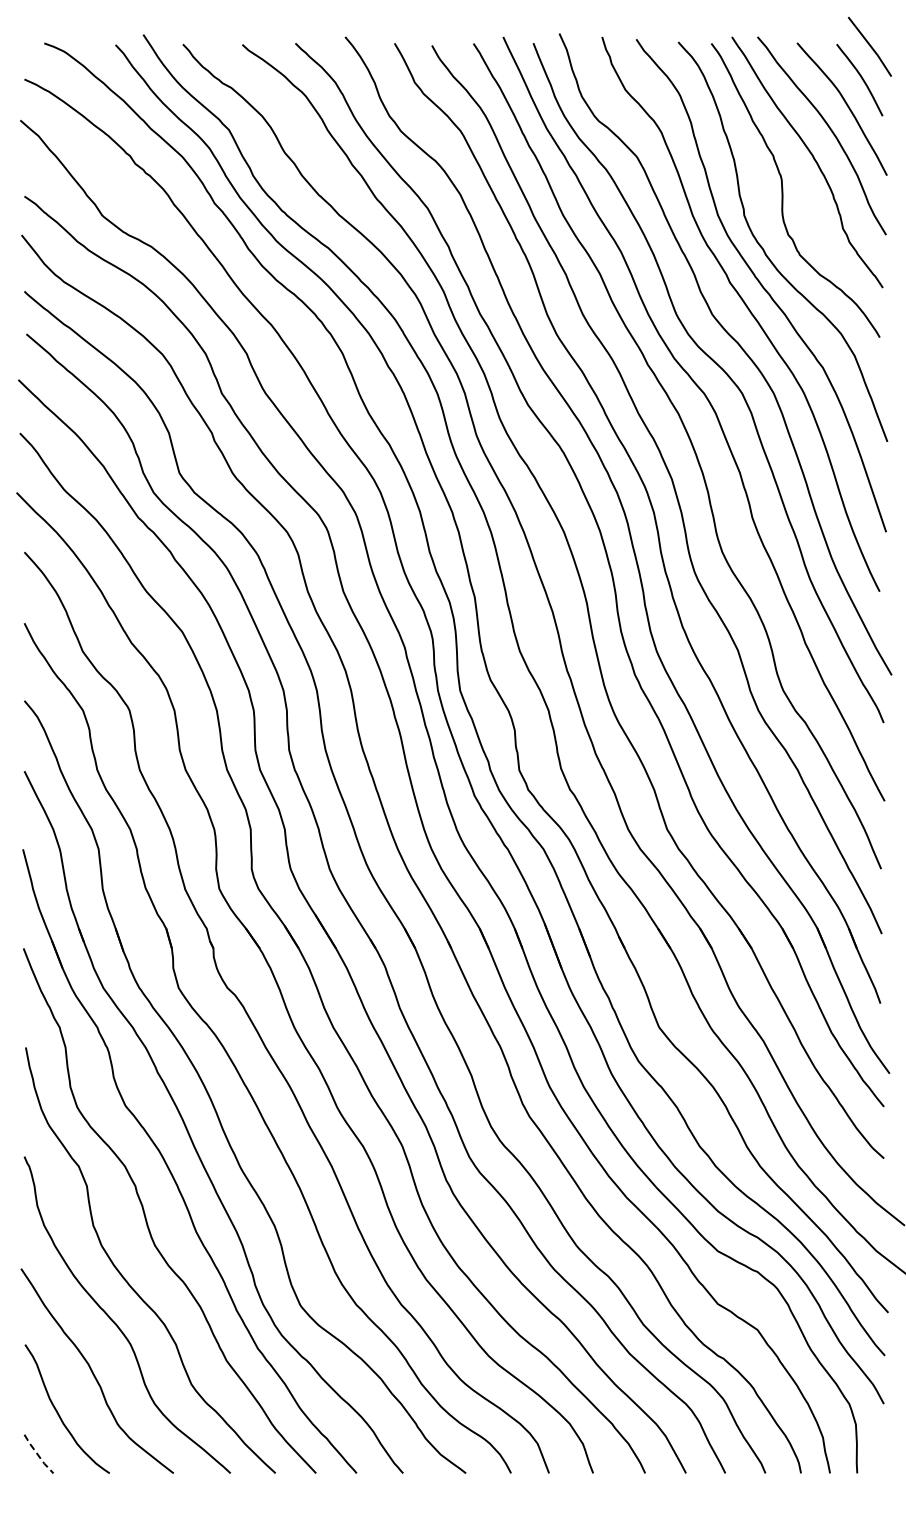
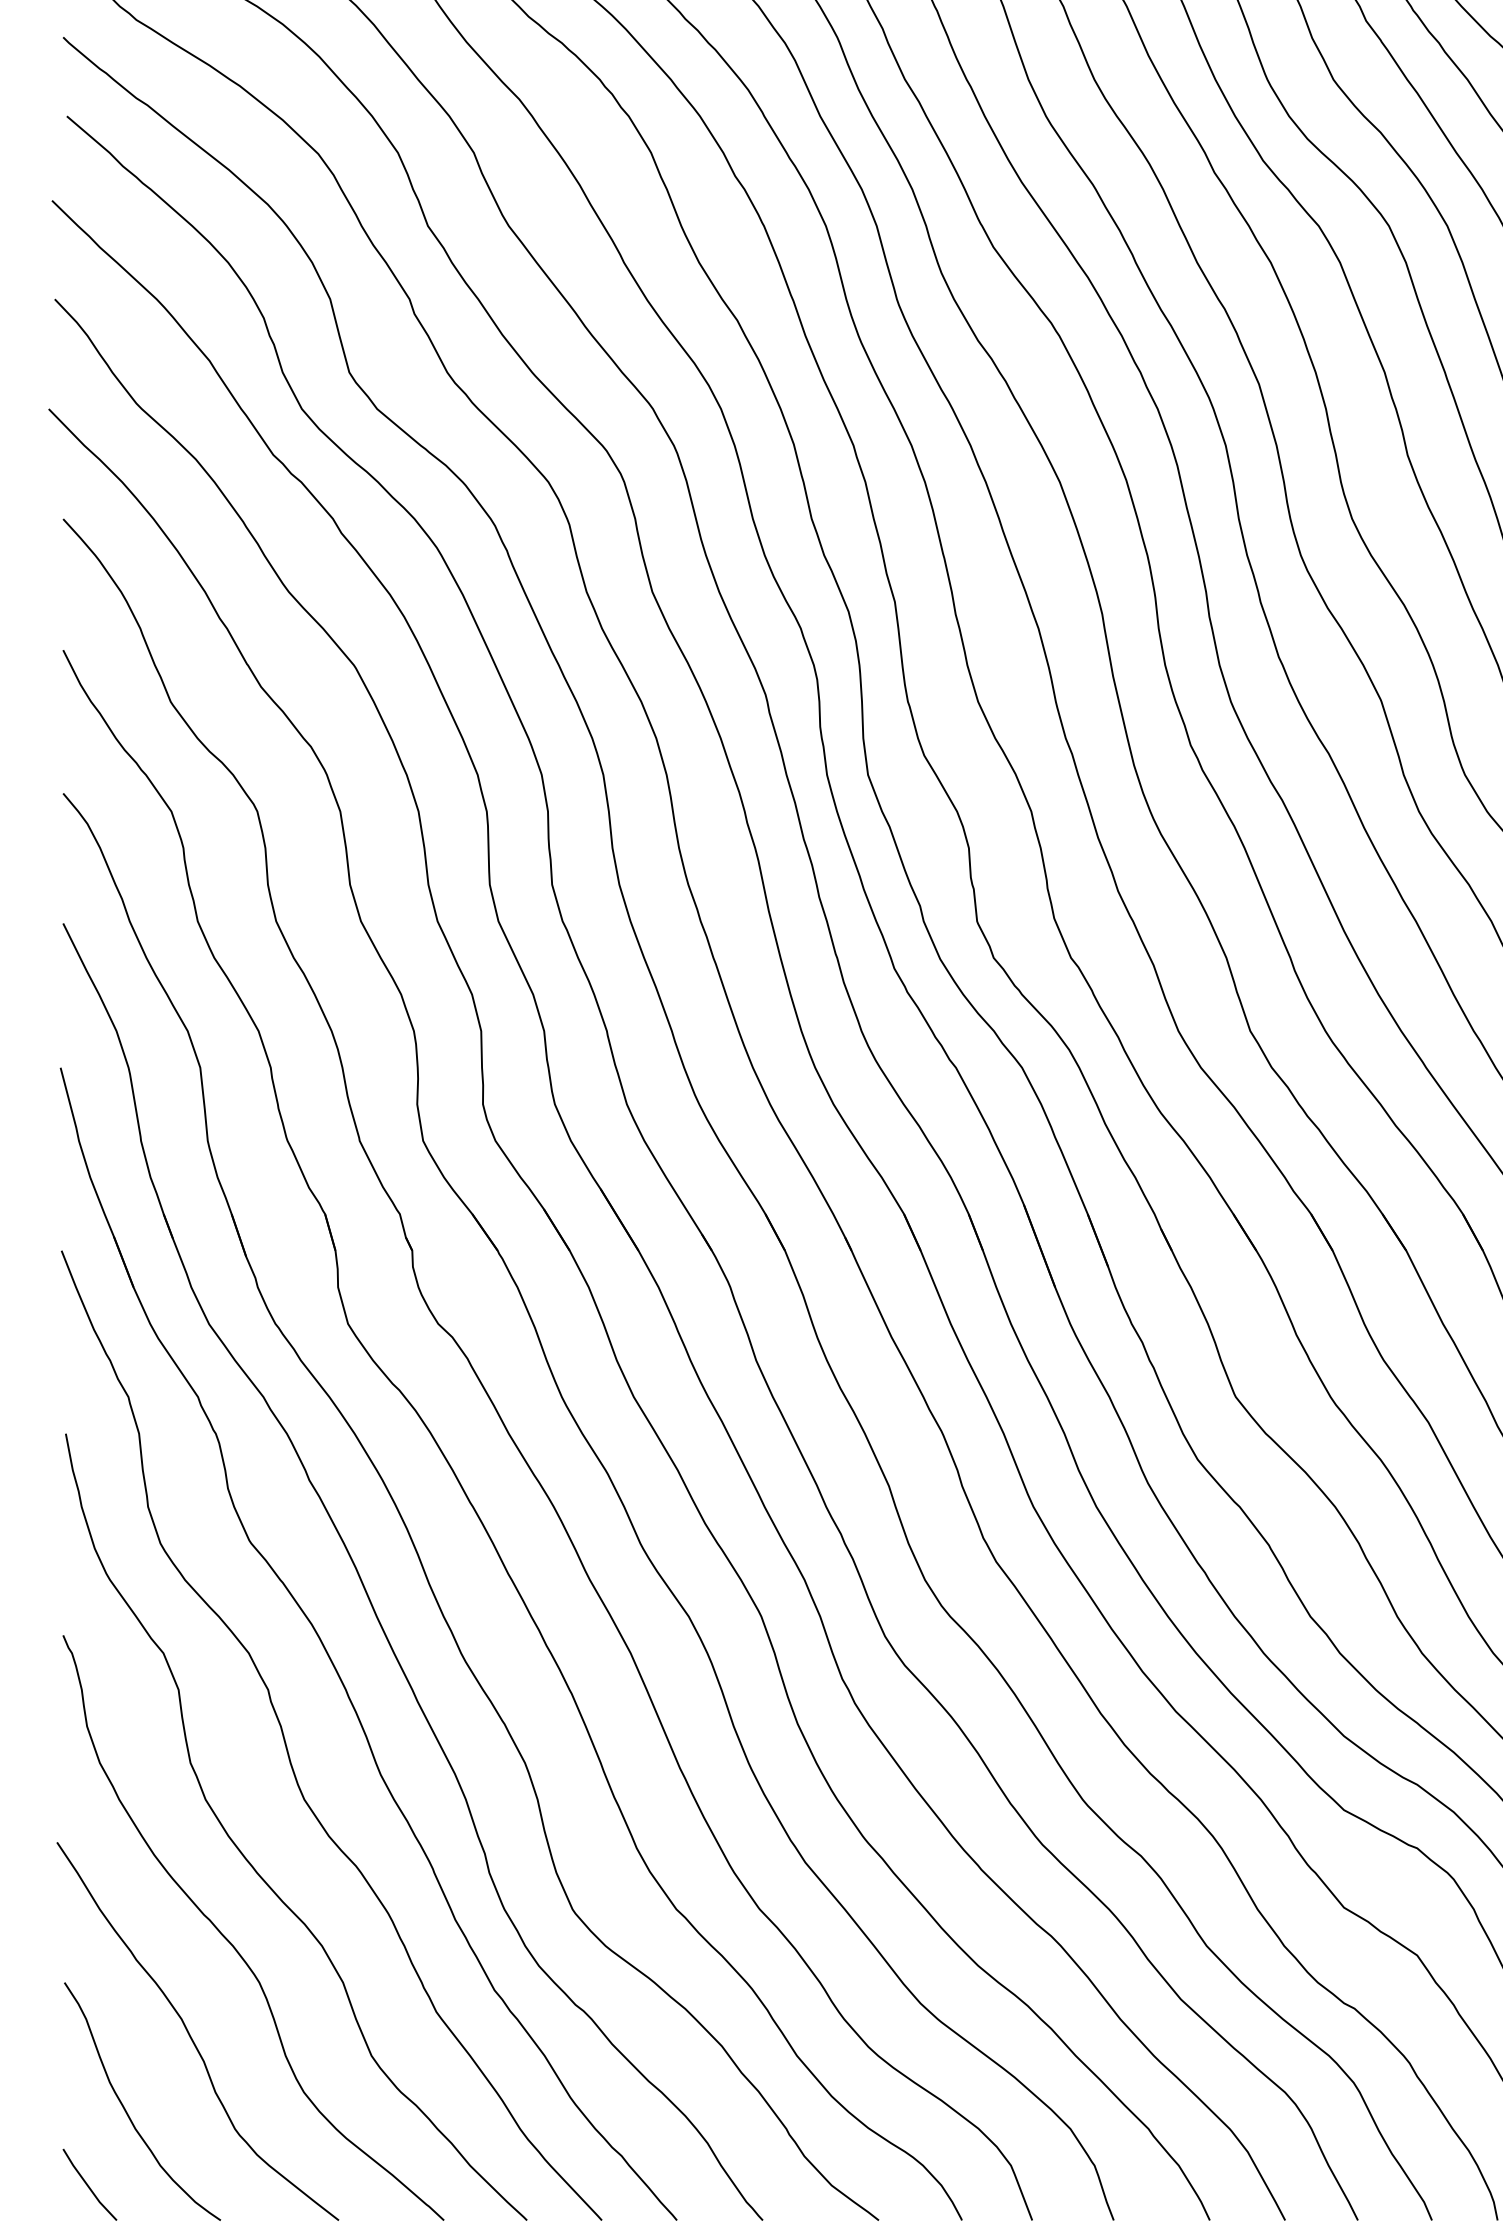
line: (37, 1454) -> (87, 2185), dashed -> solid

